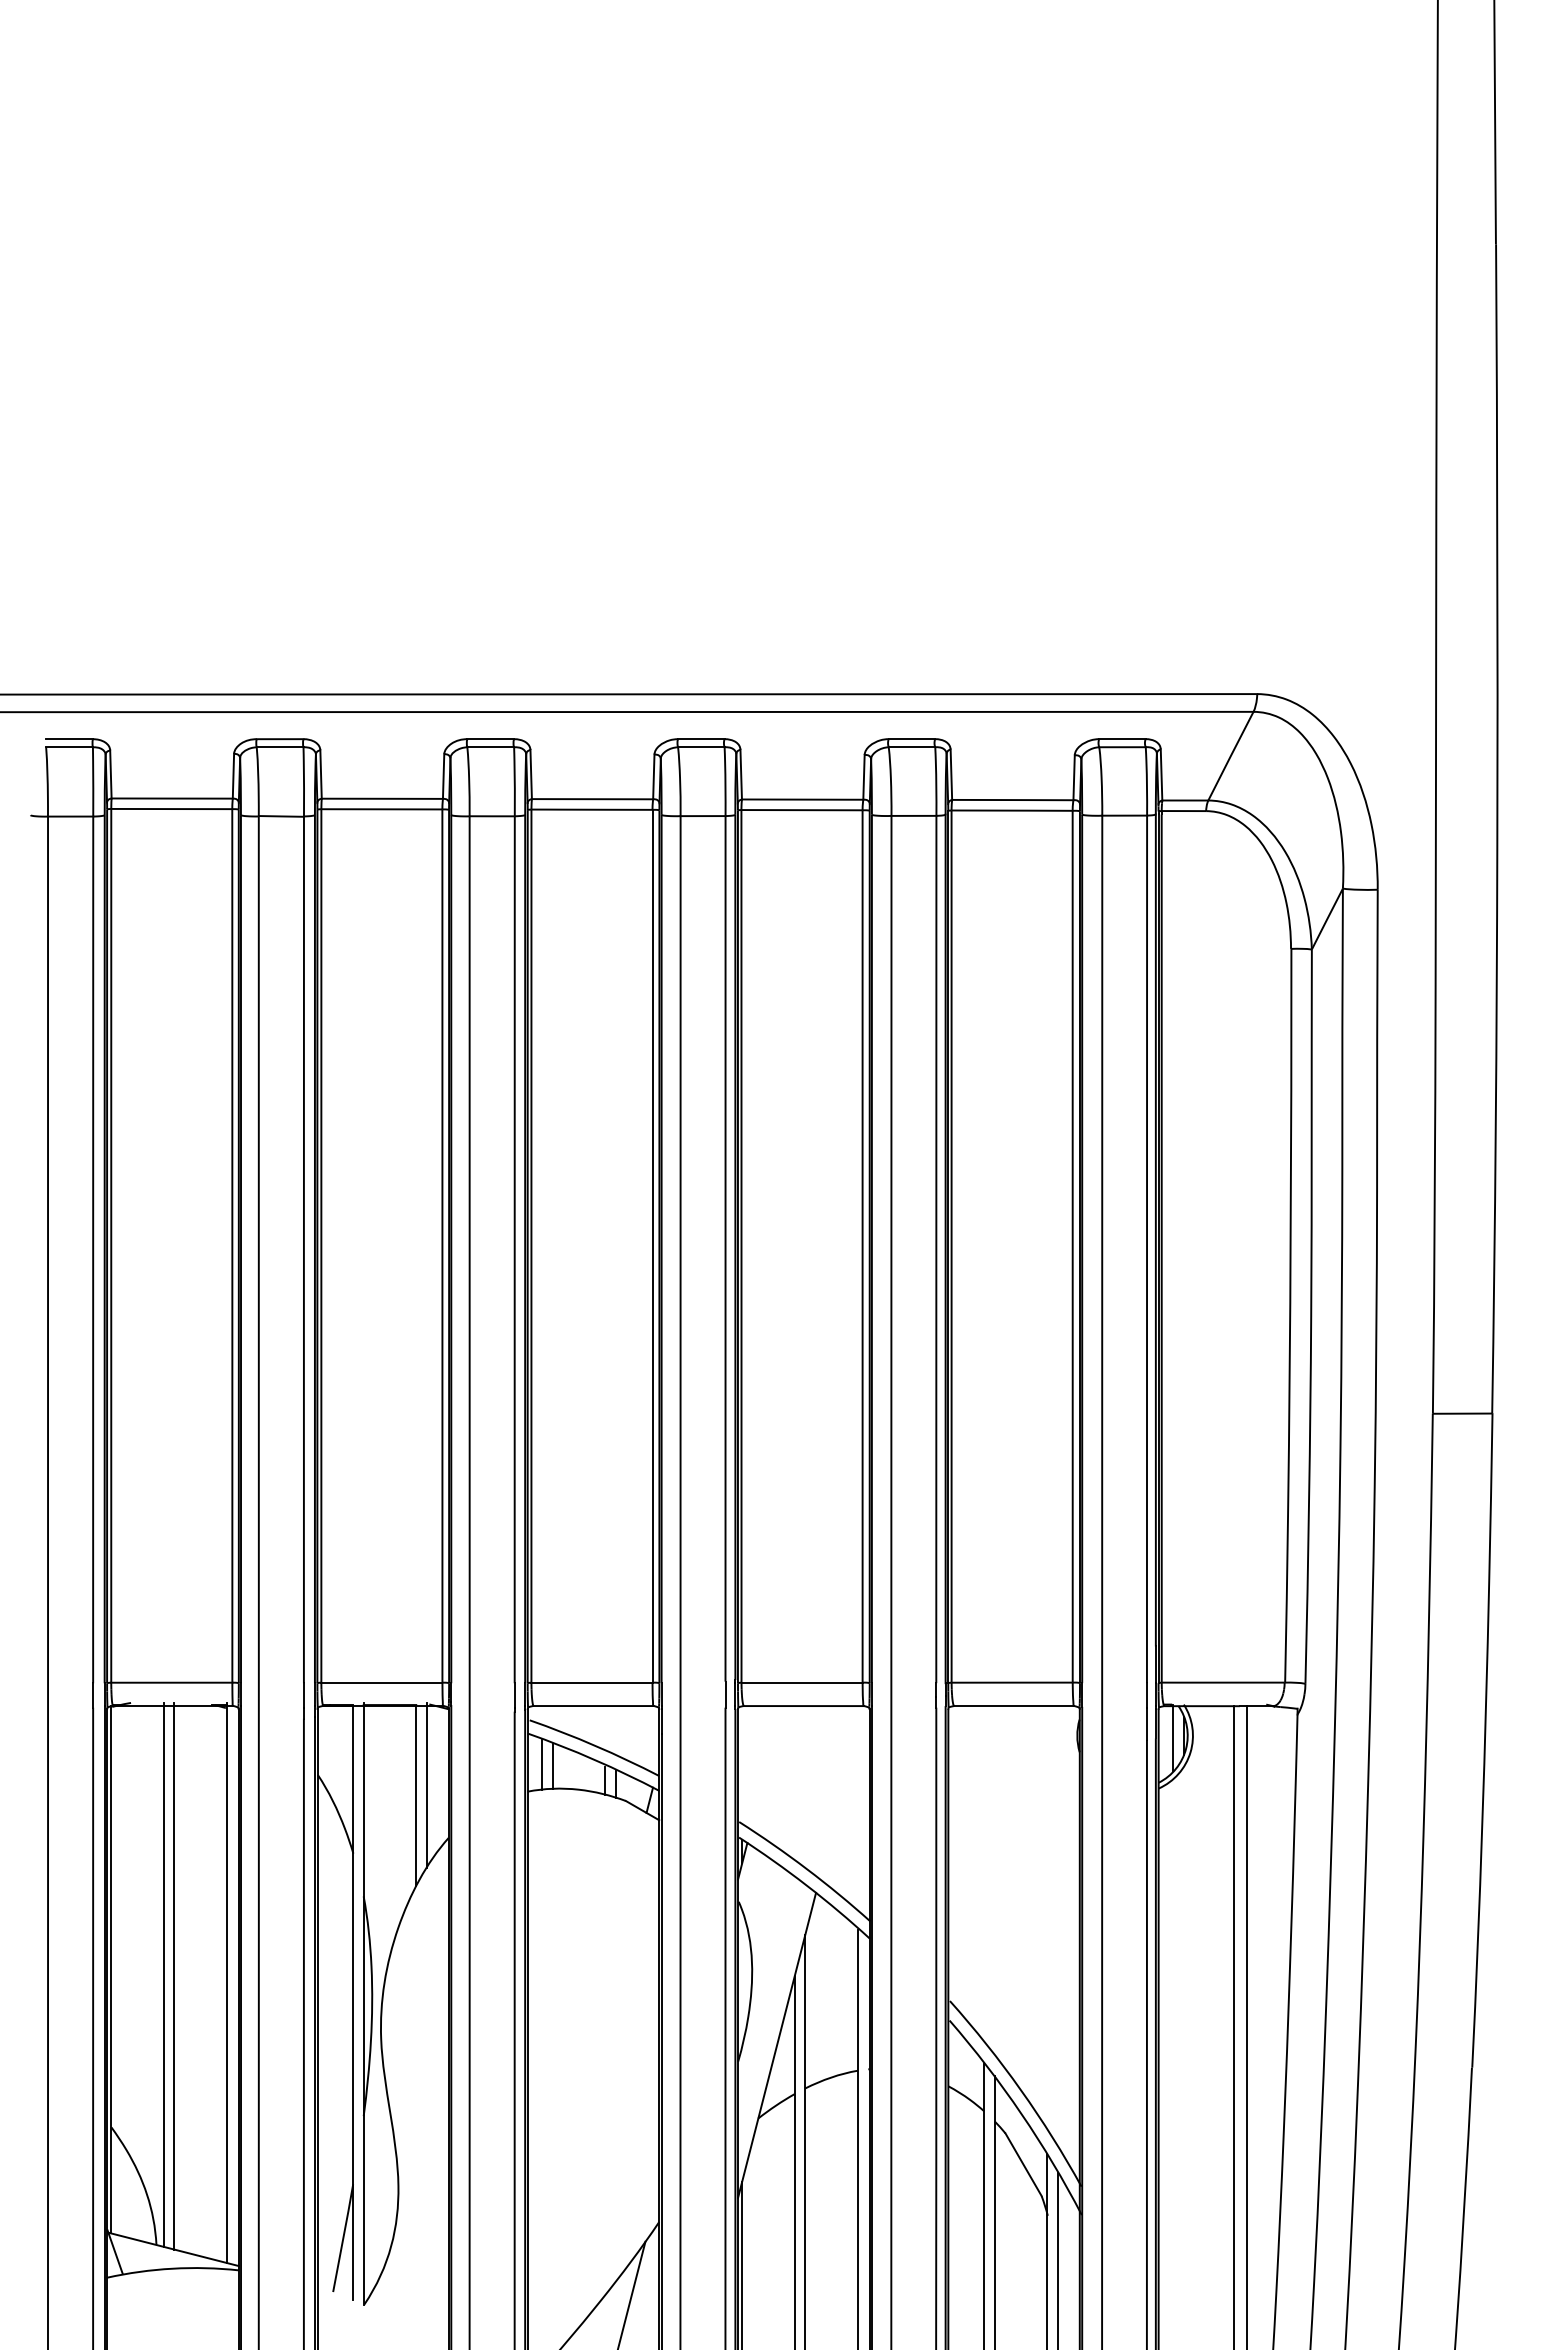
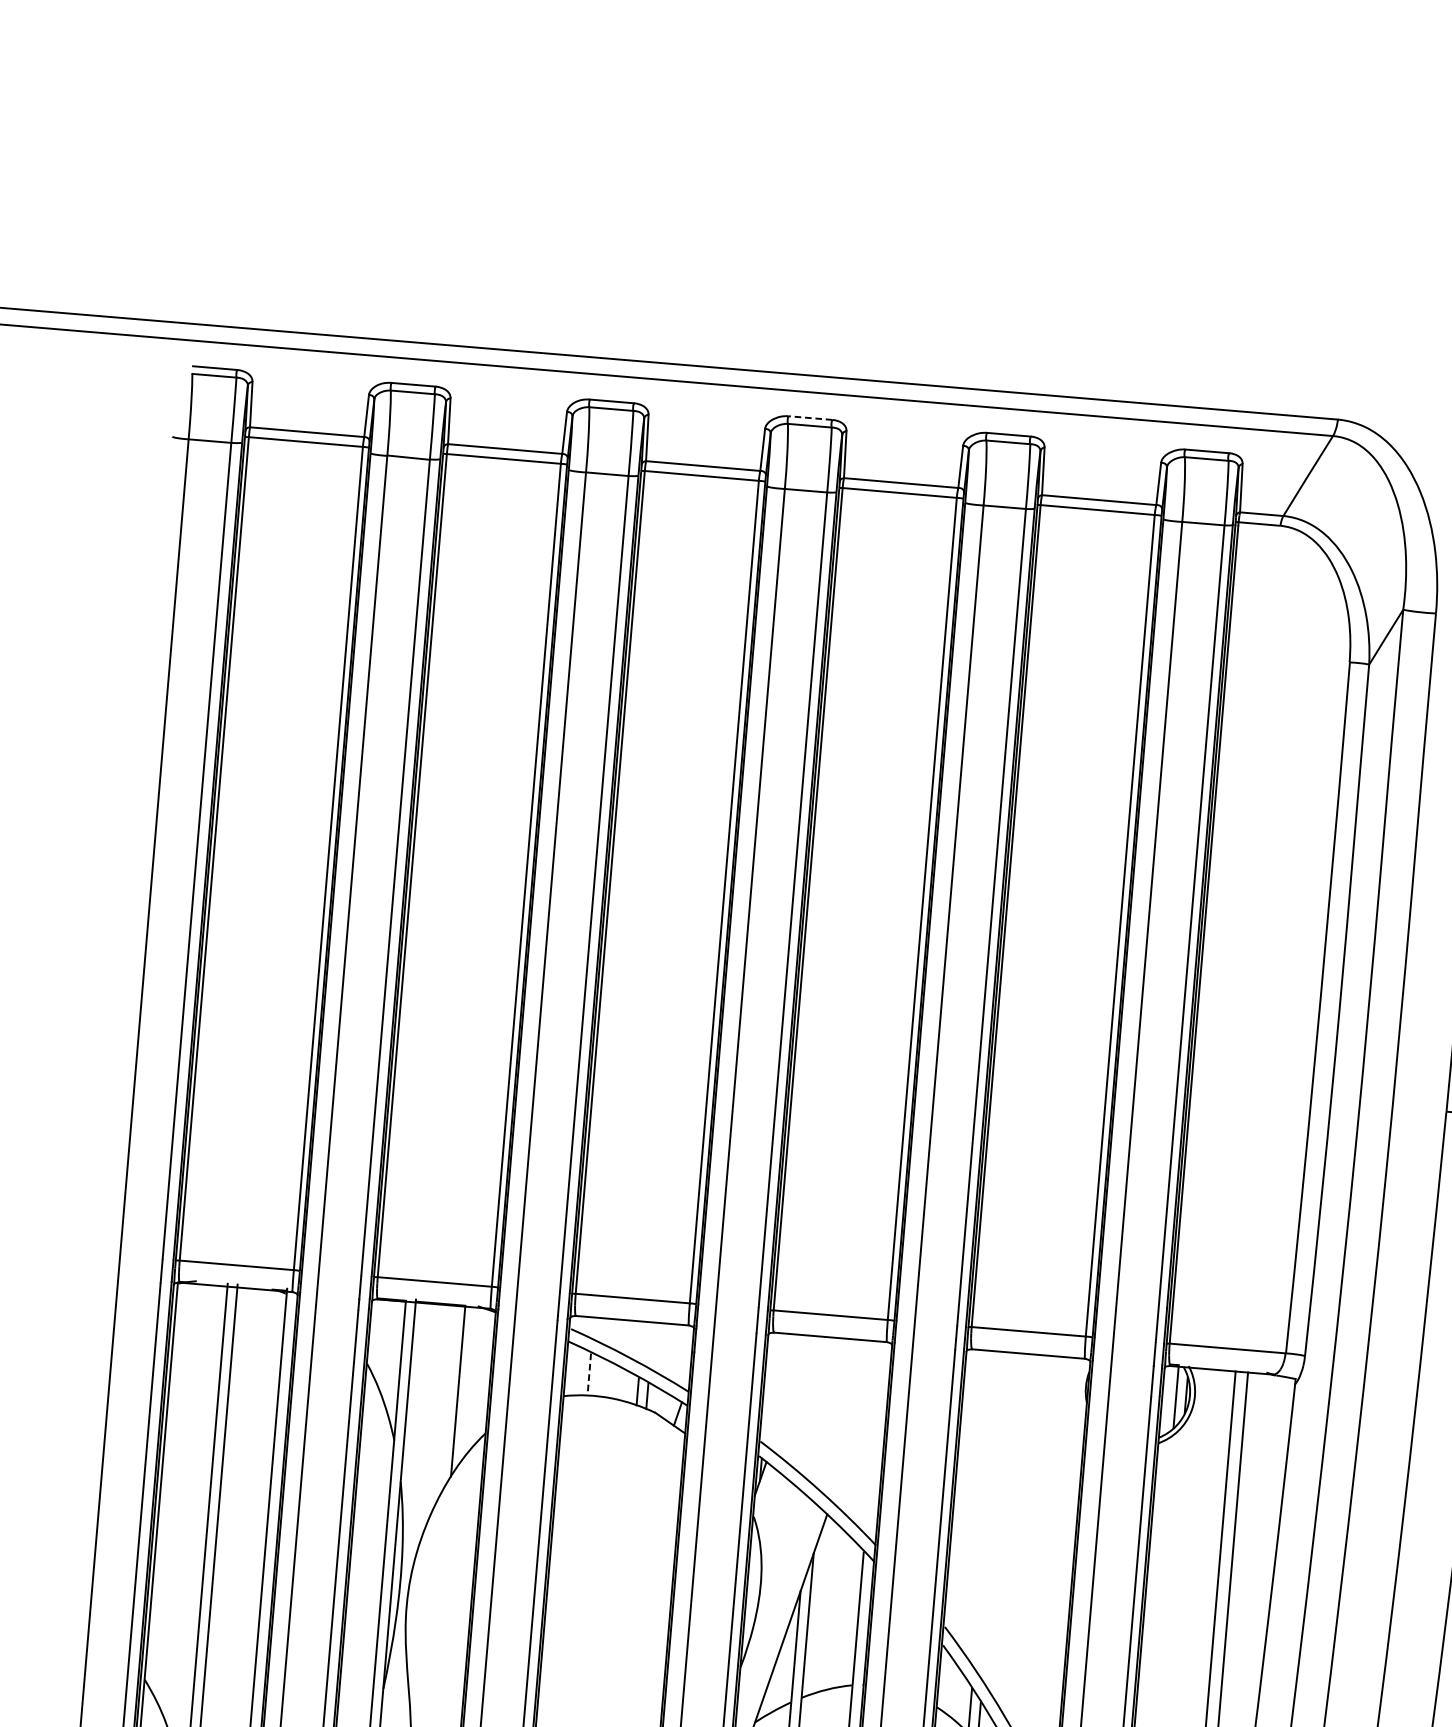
line: (700, 739) -> (809, 418), solid -> dashed
line: (542, 1764) -> (579, 1371), removed
line: (552, 1767) -> (588, 1375), solid -> dashed
line: (426, 1784) -> (468, 1381), removed

